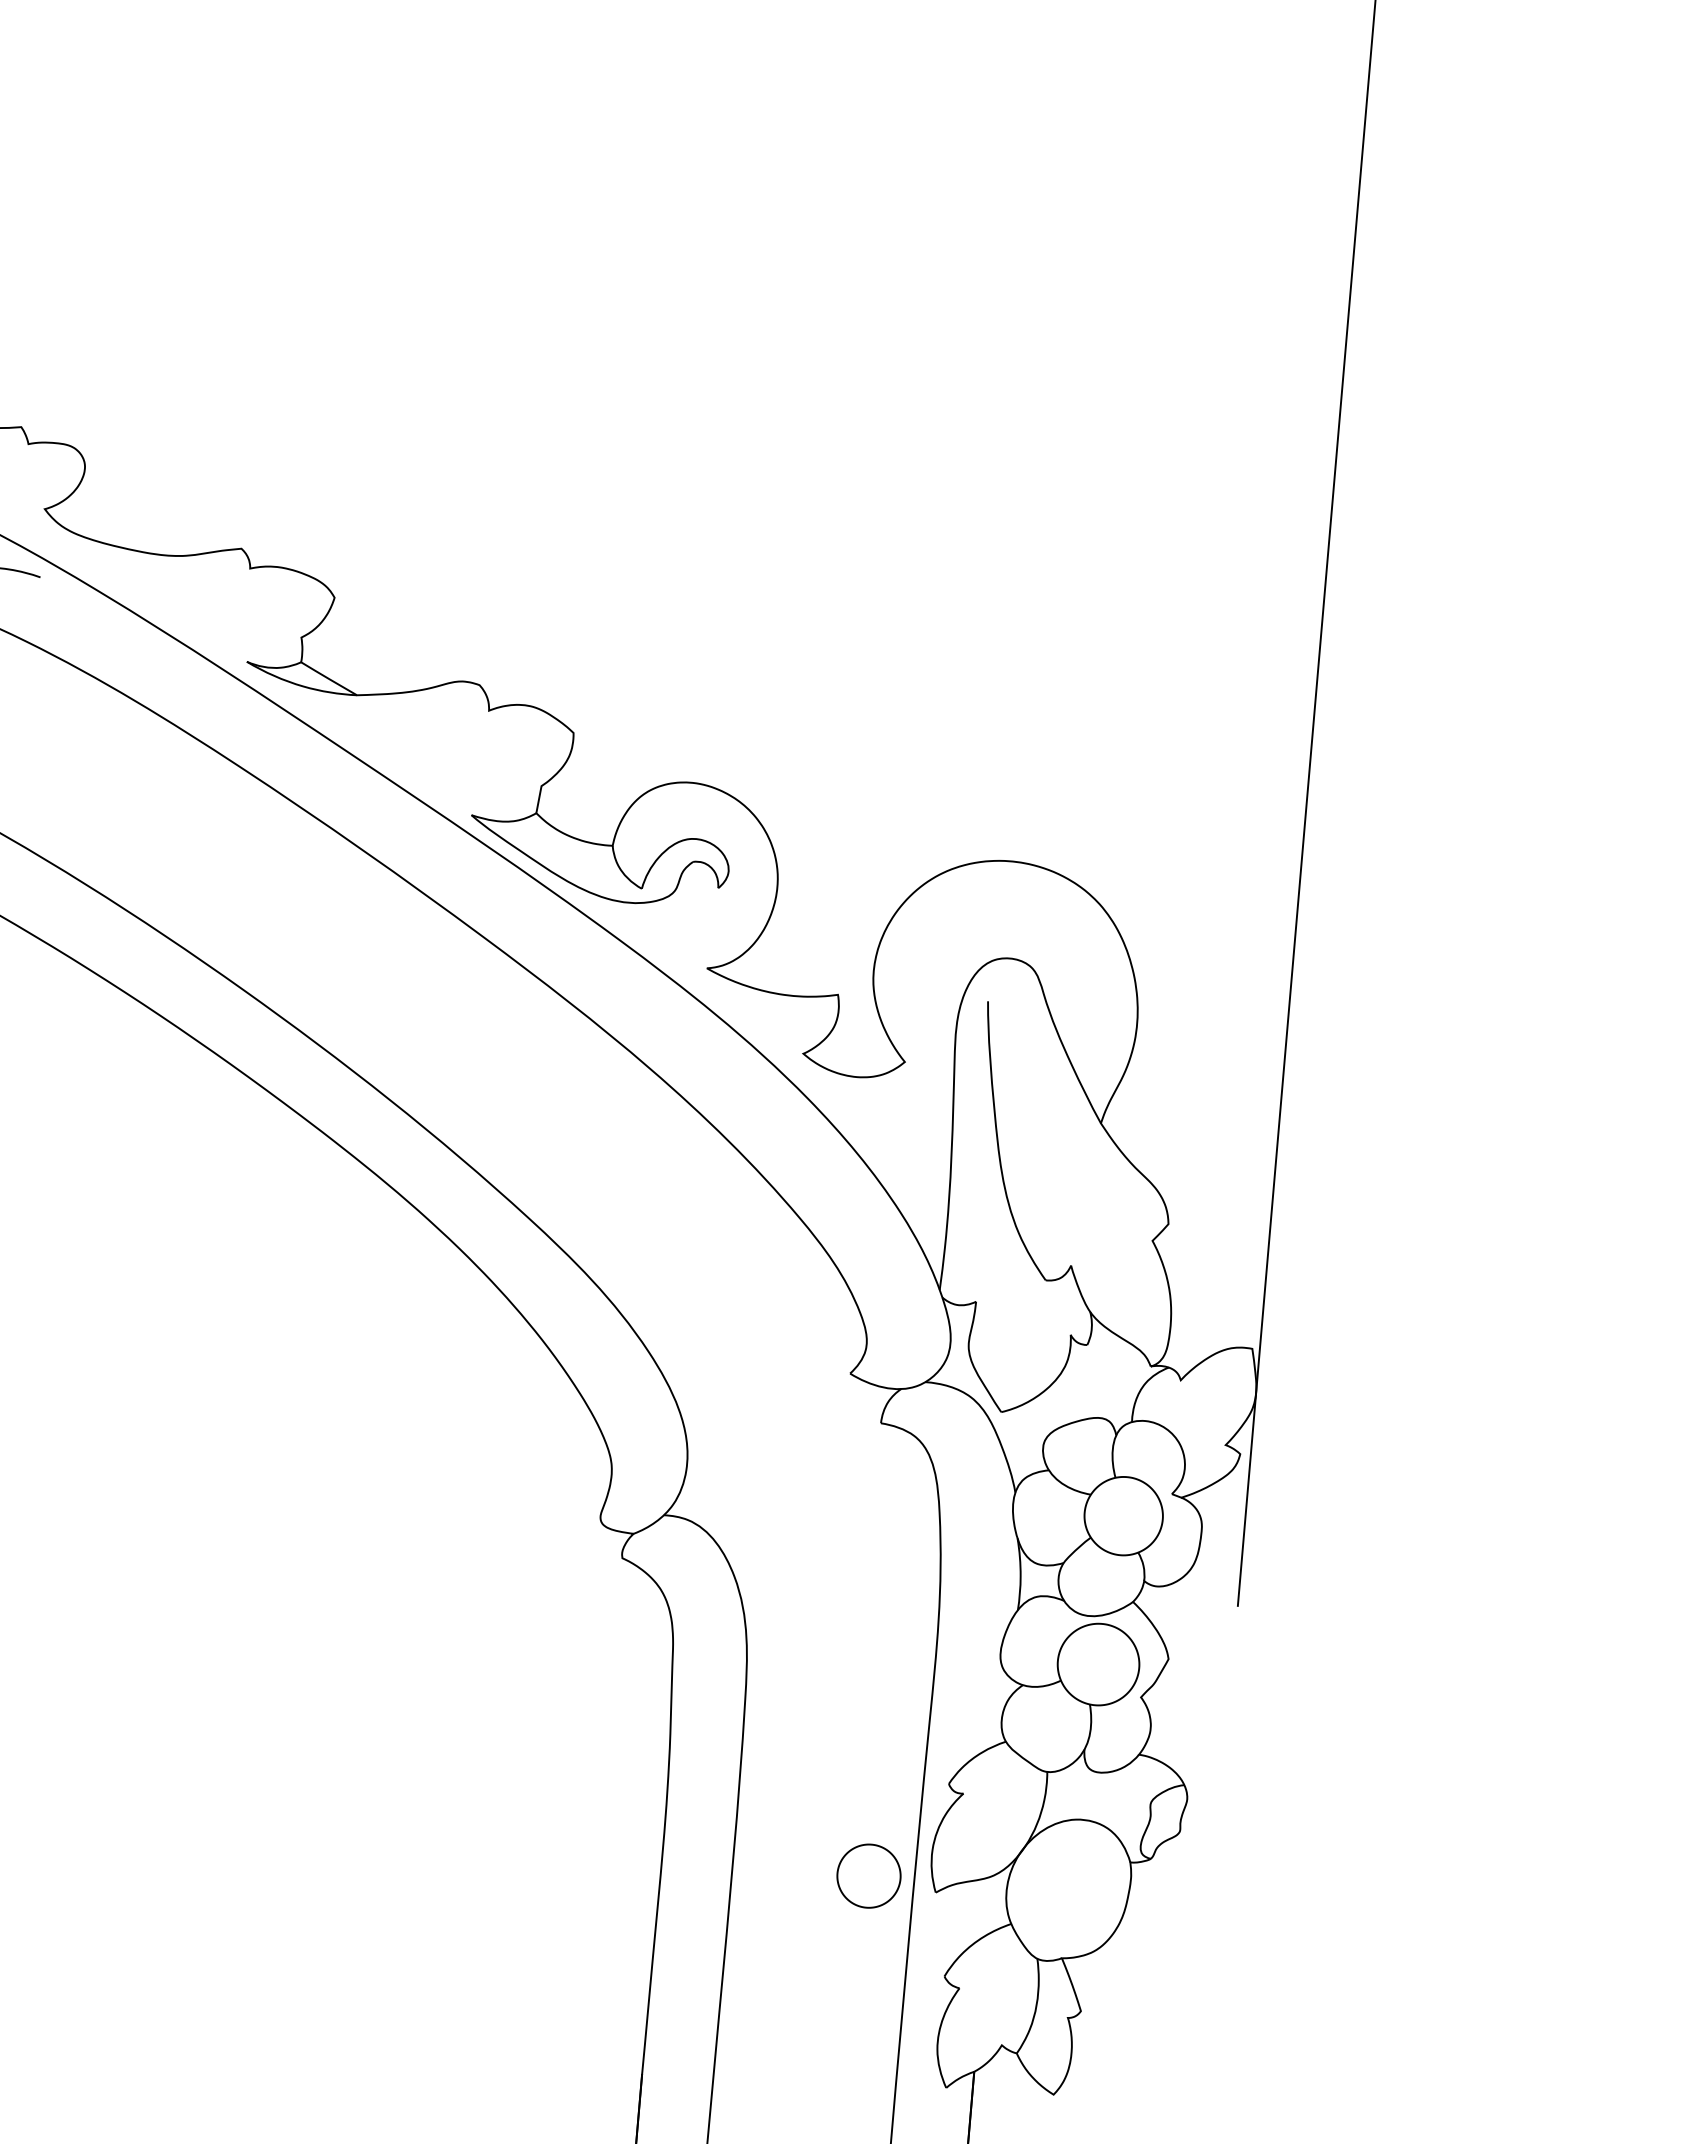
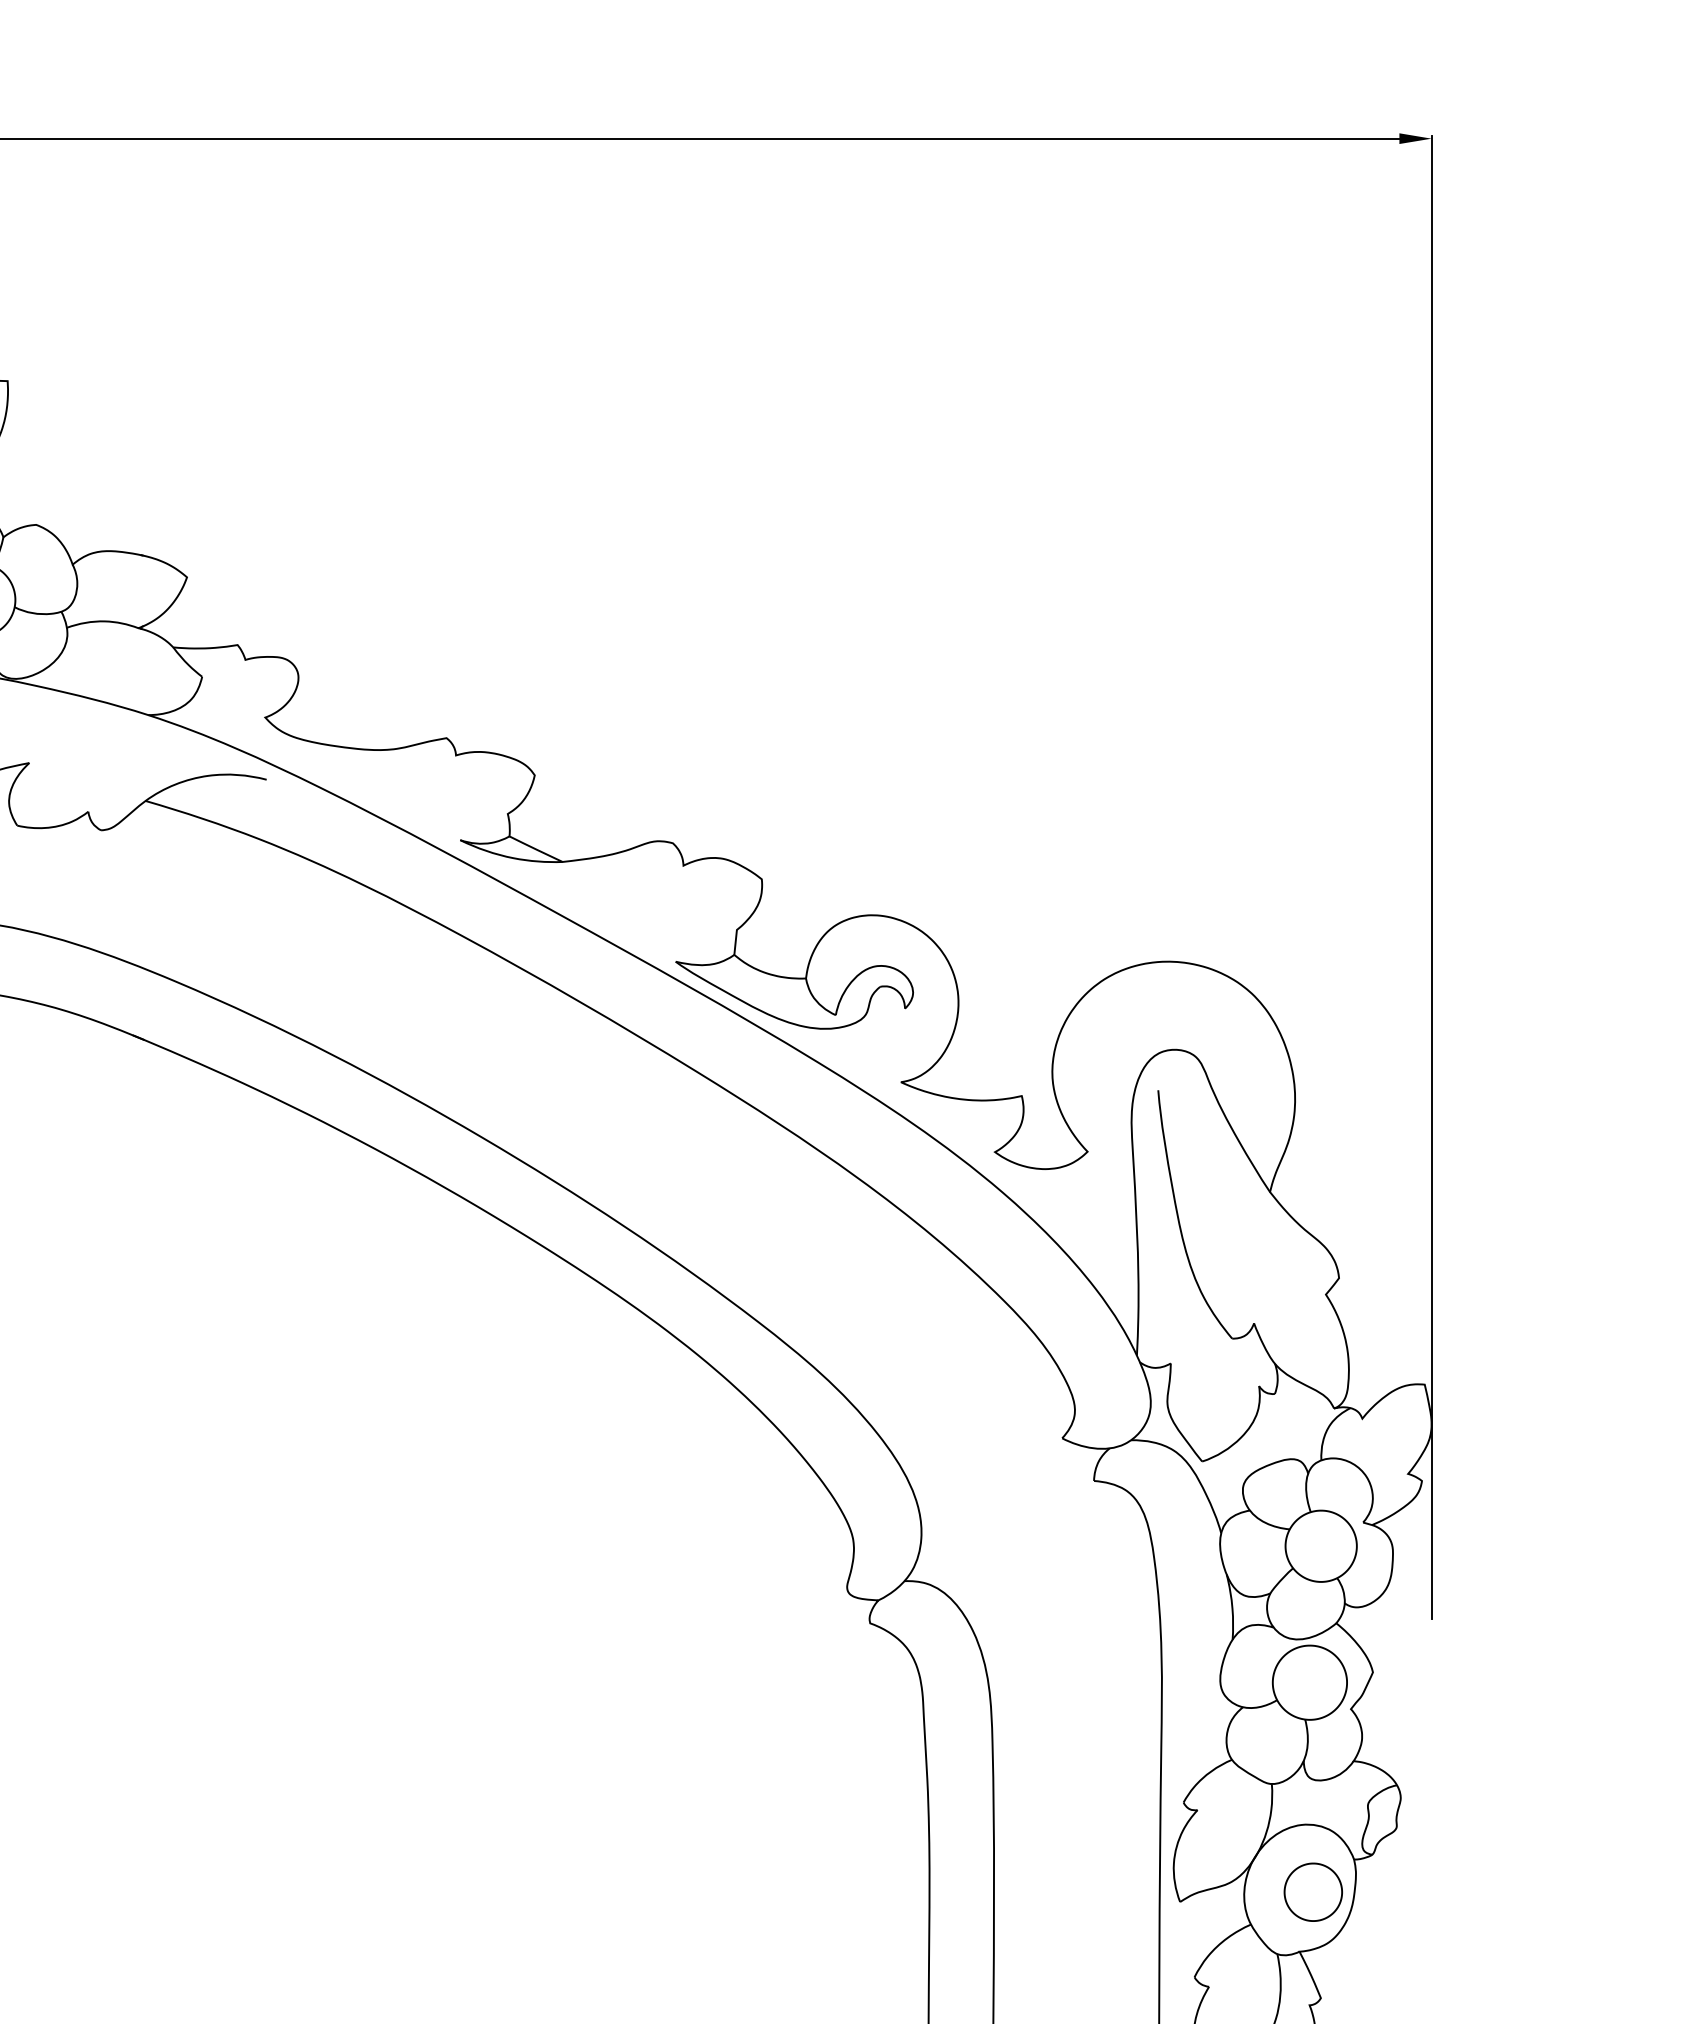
part: (868, 1875) -> (1312, 1891), moved

